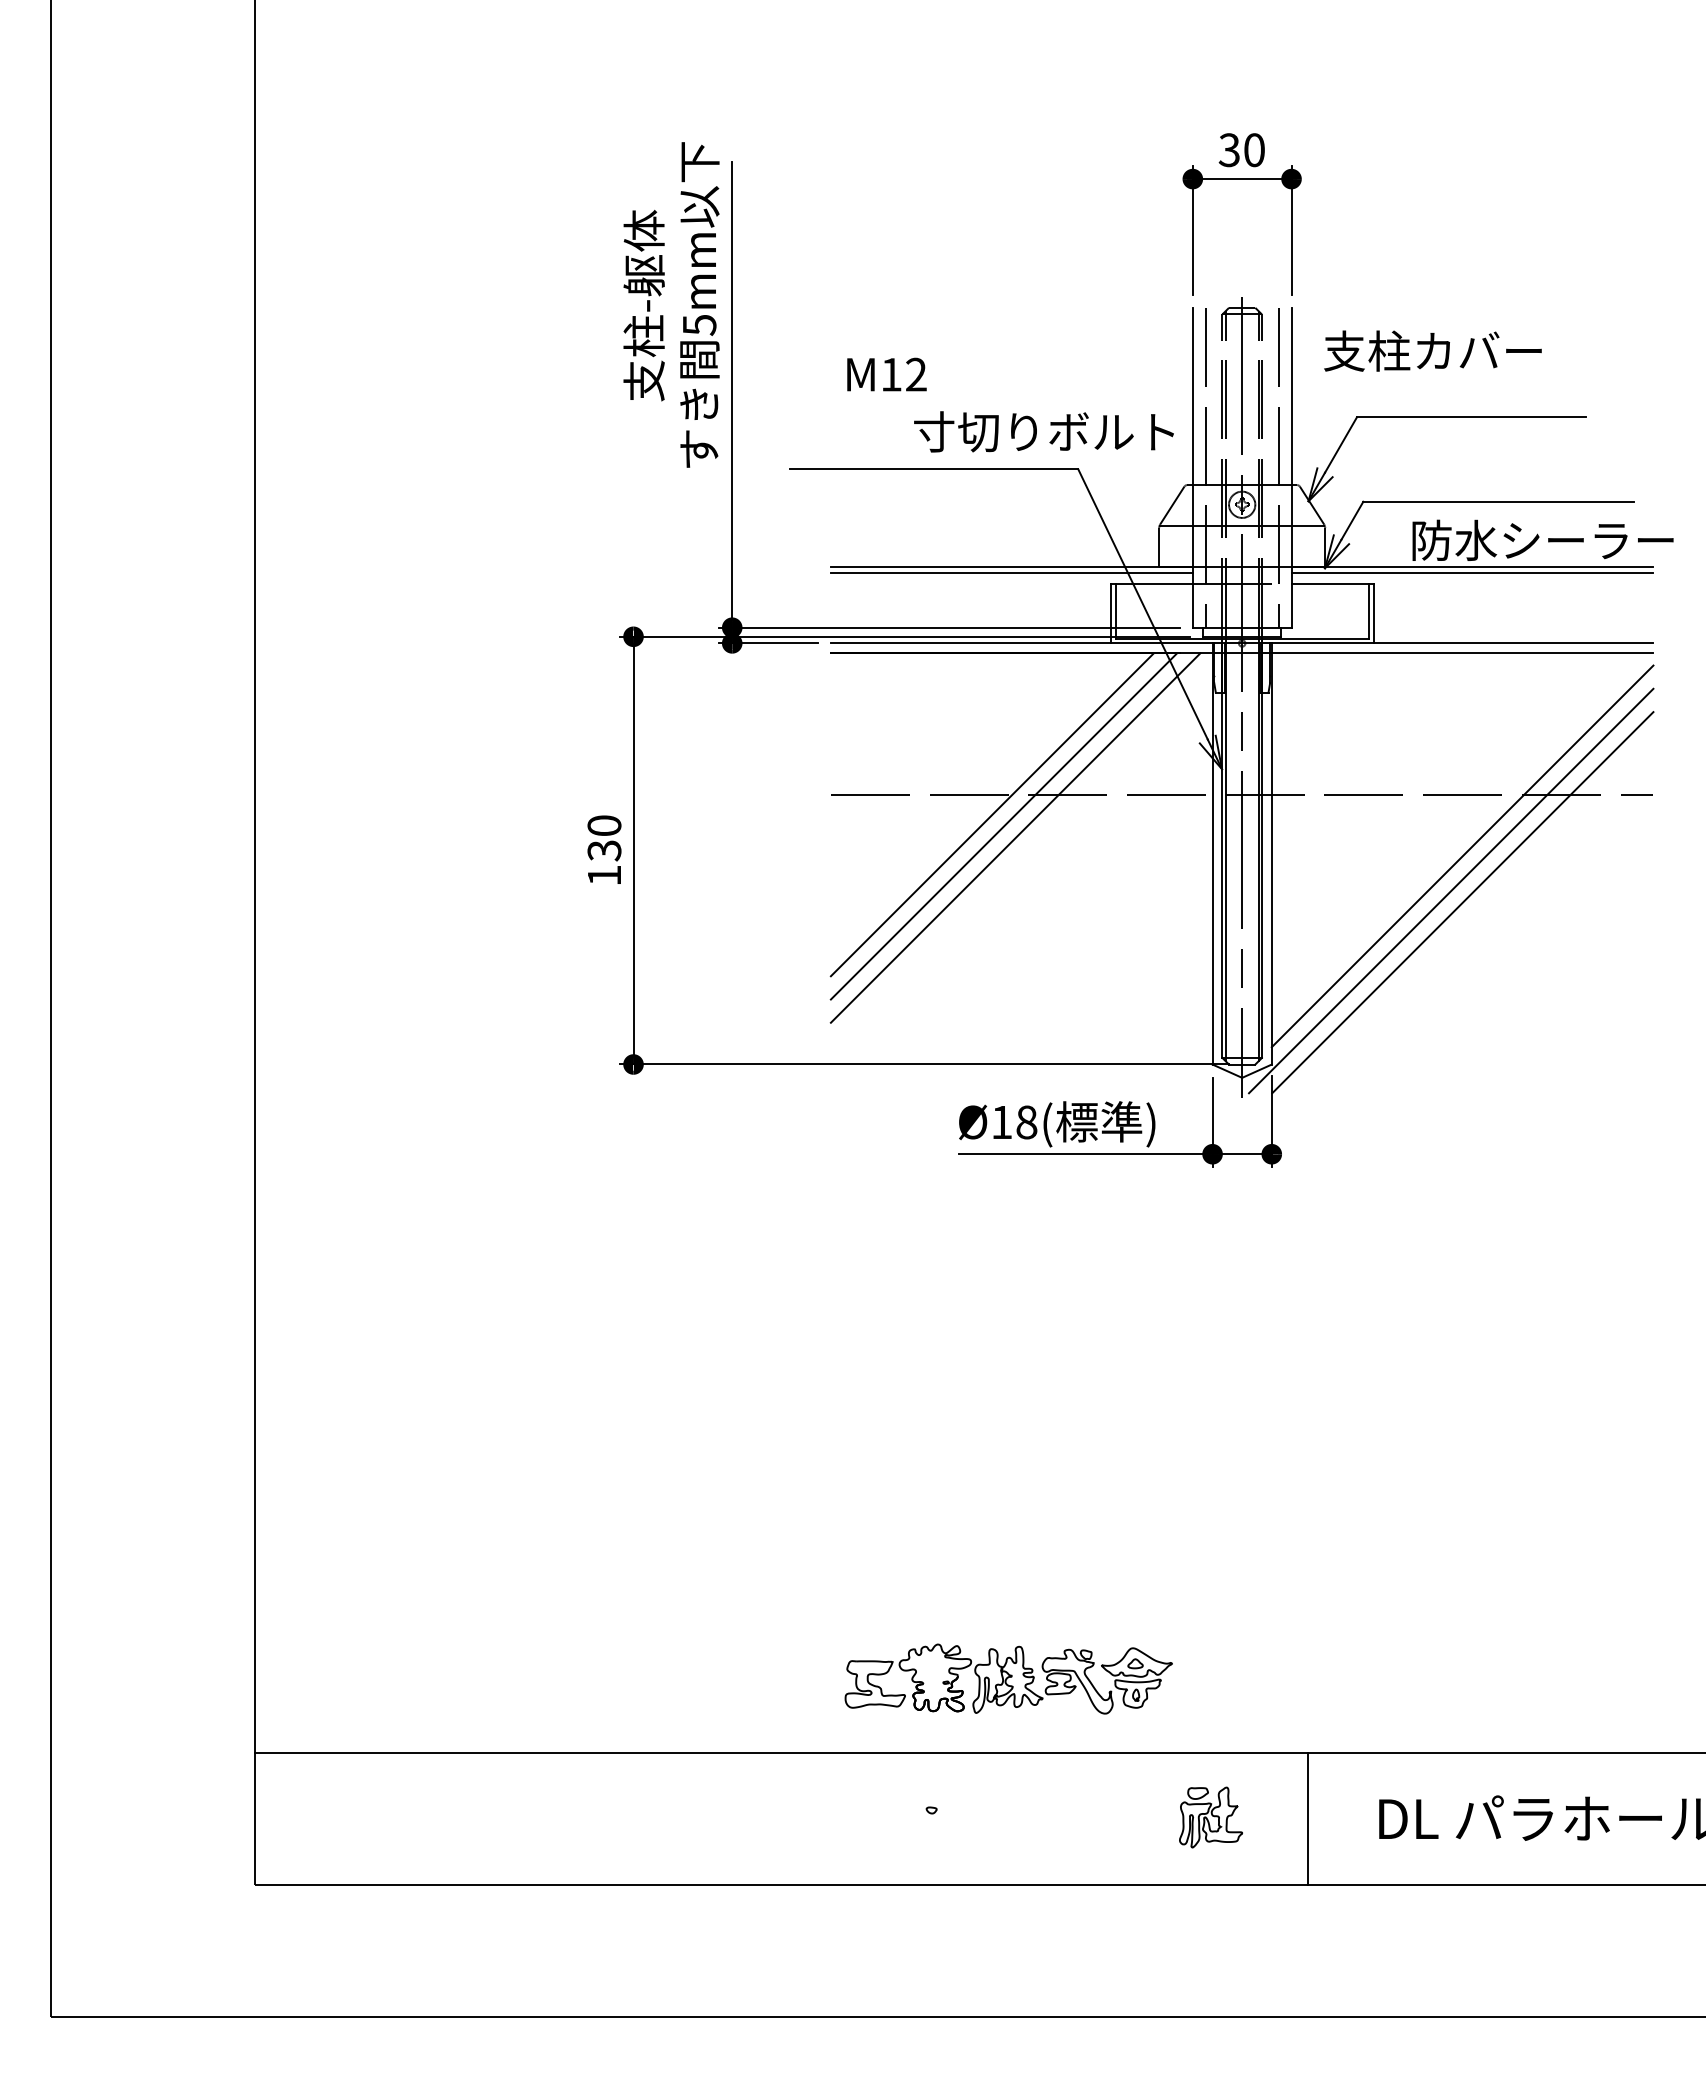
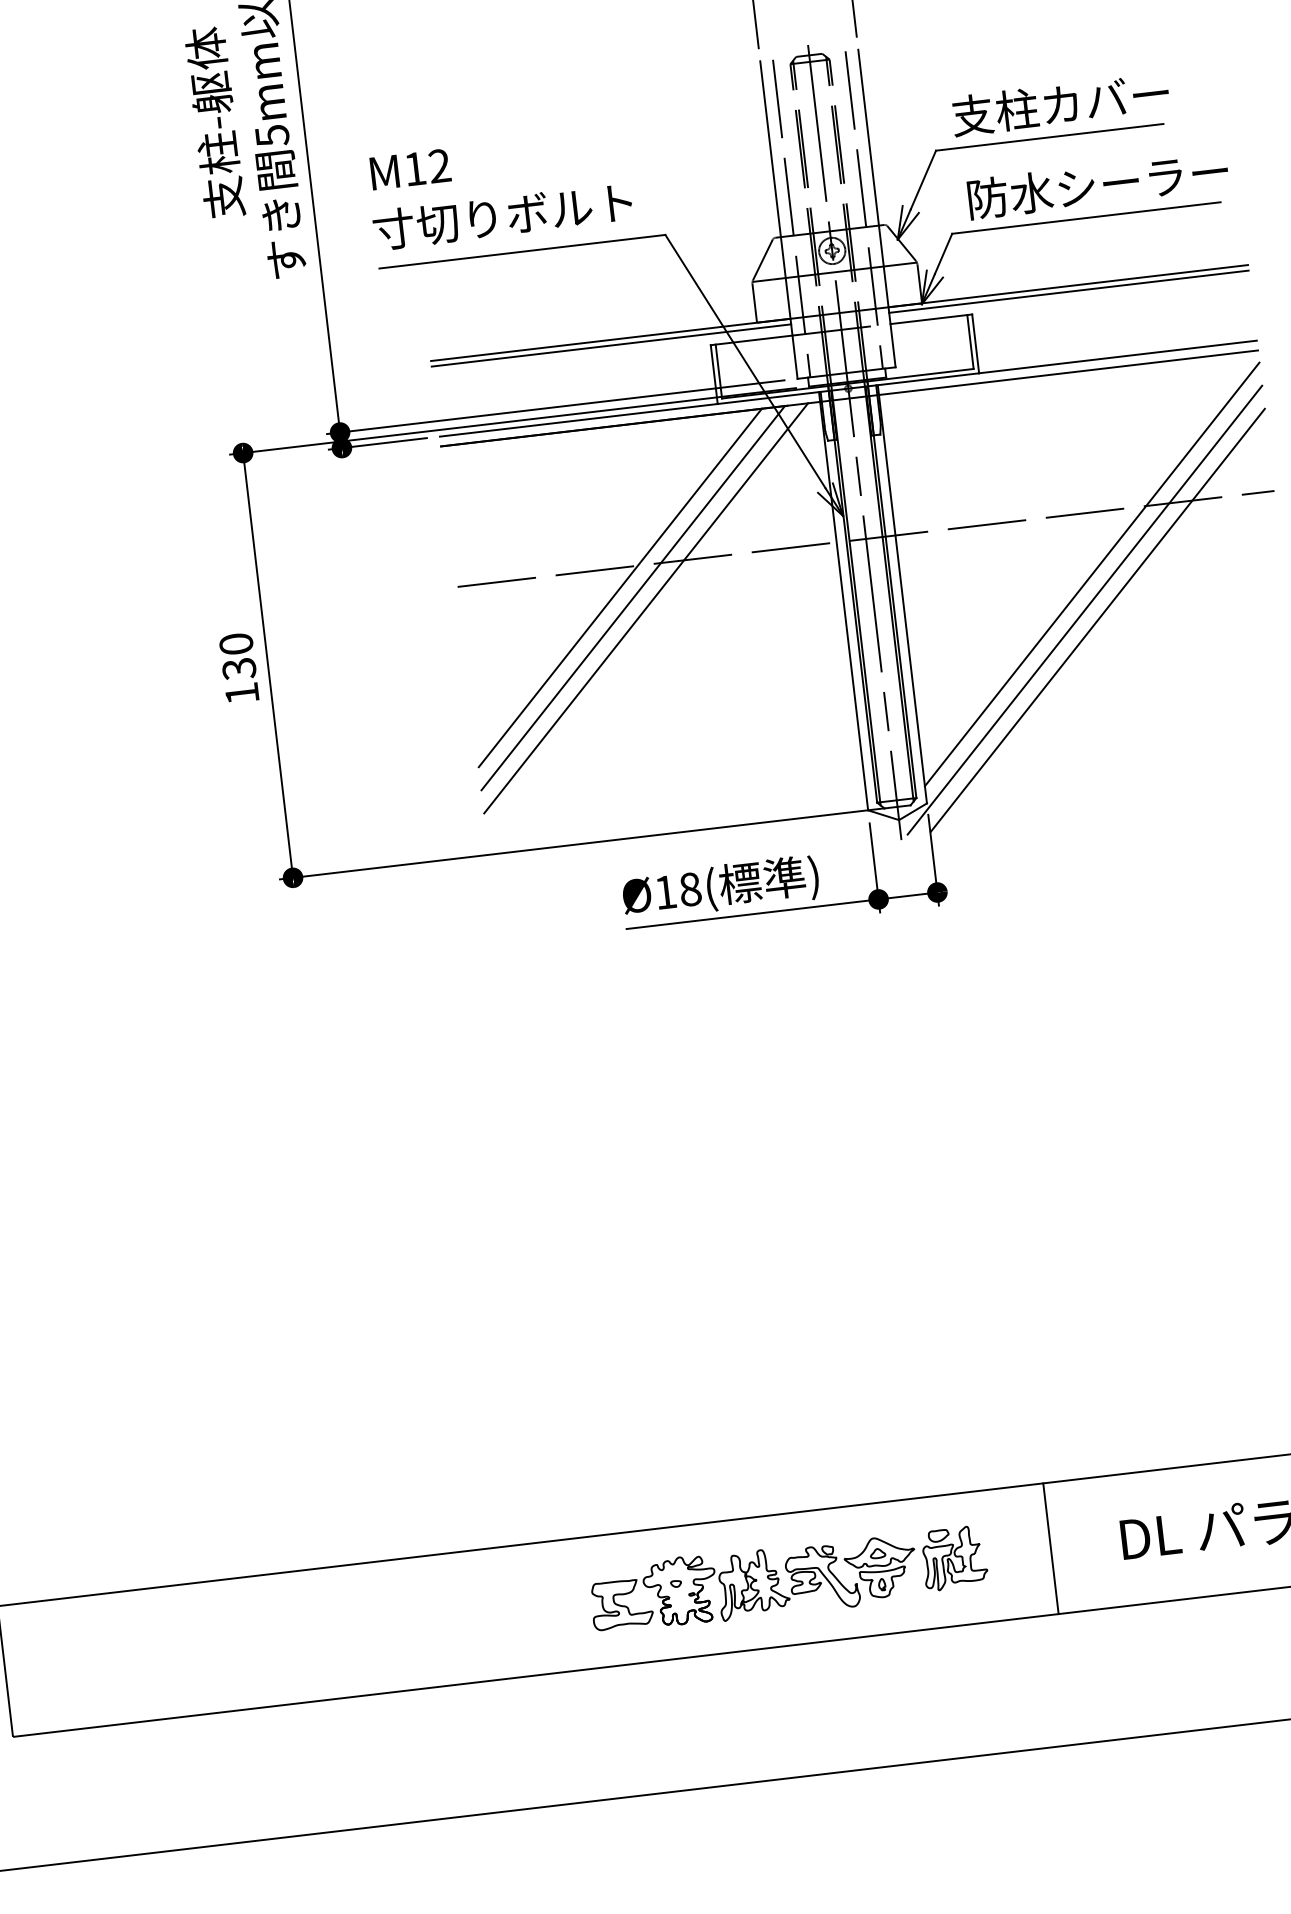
text: (1432, 350) -> (1059, 104), moved
text: (886, 374) -> (410, 169), moved
text: (1043, 431) -> (502, 215), moved
text: (1542, 539) -> (1097, 184), moved
part: (1008, 1678) -> (753, 1582), moved

